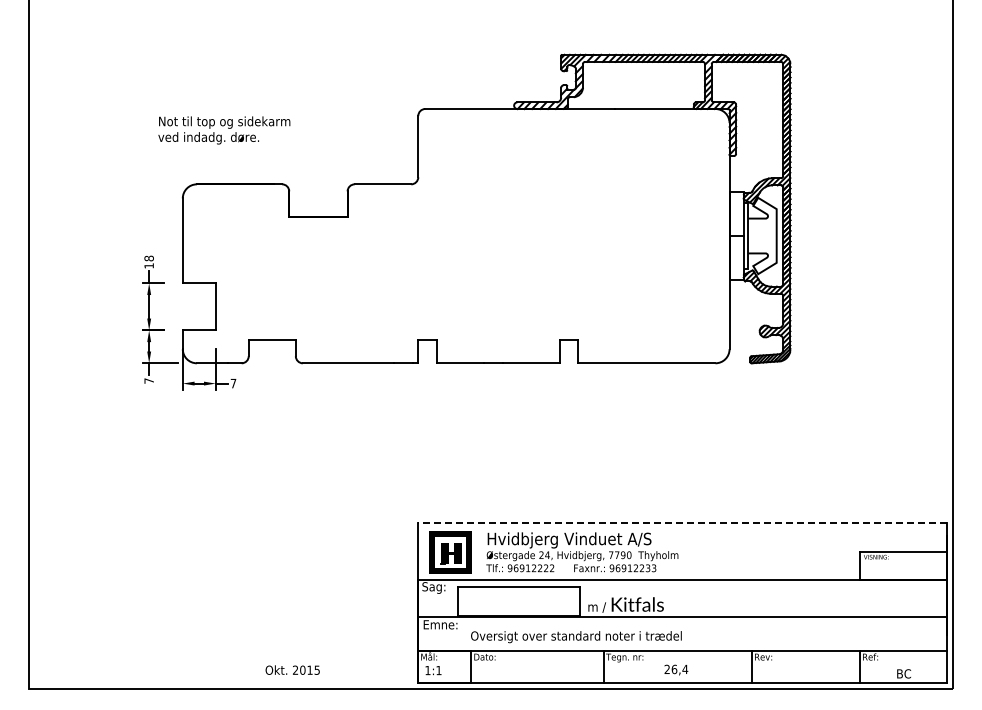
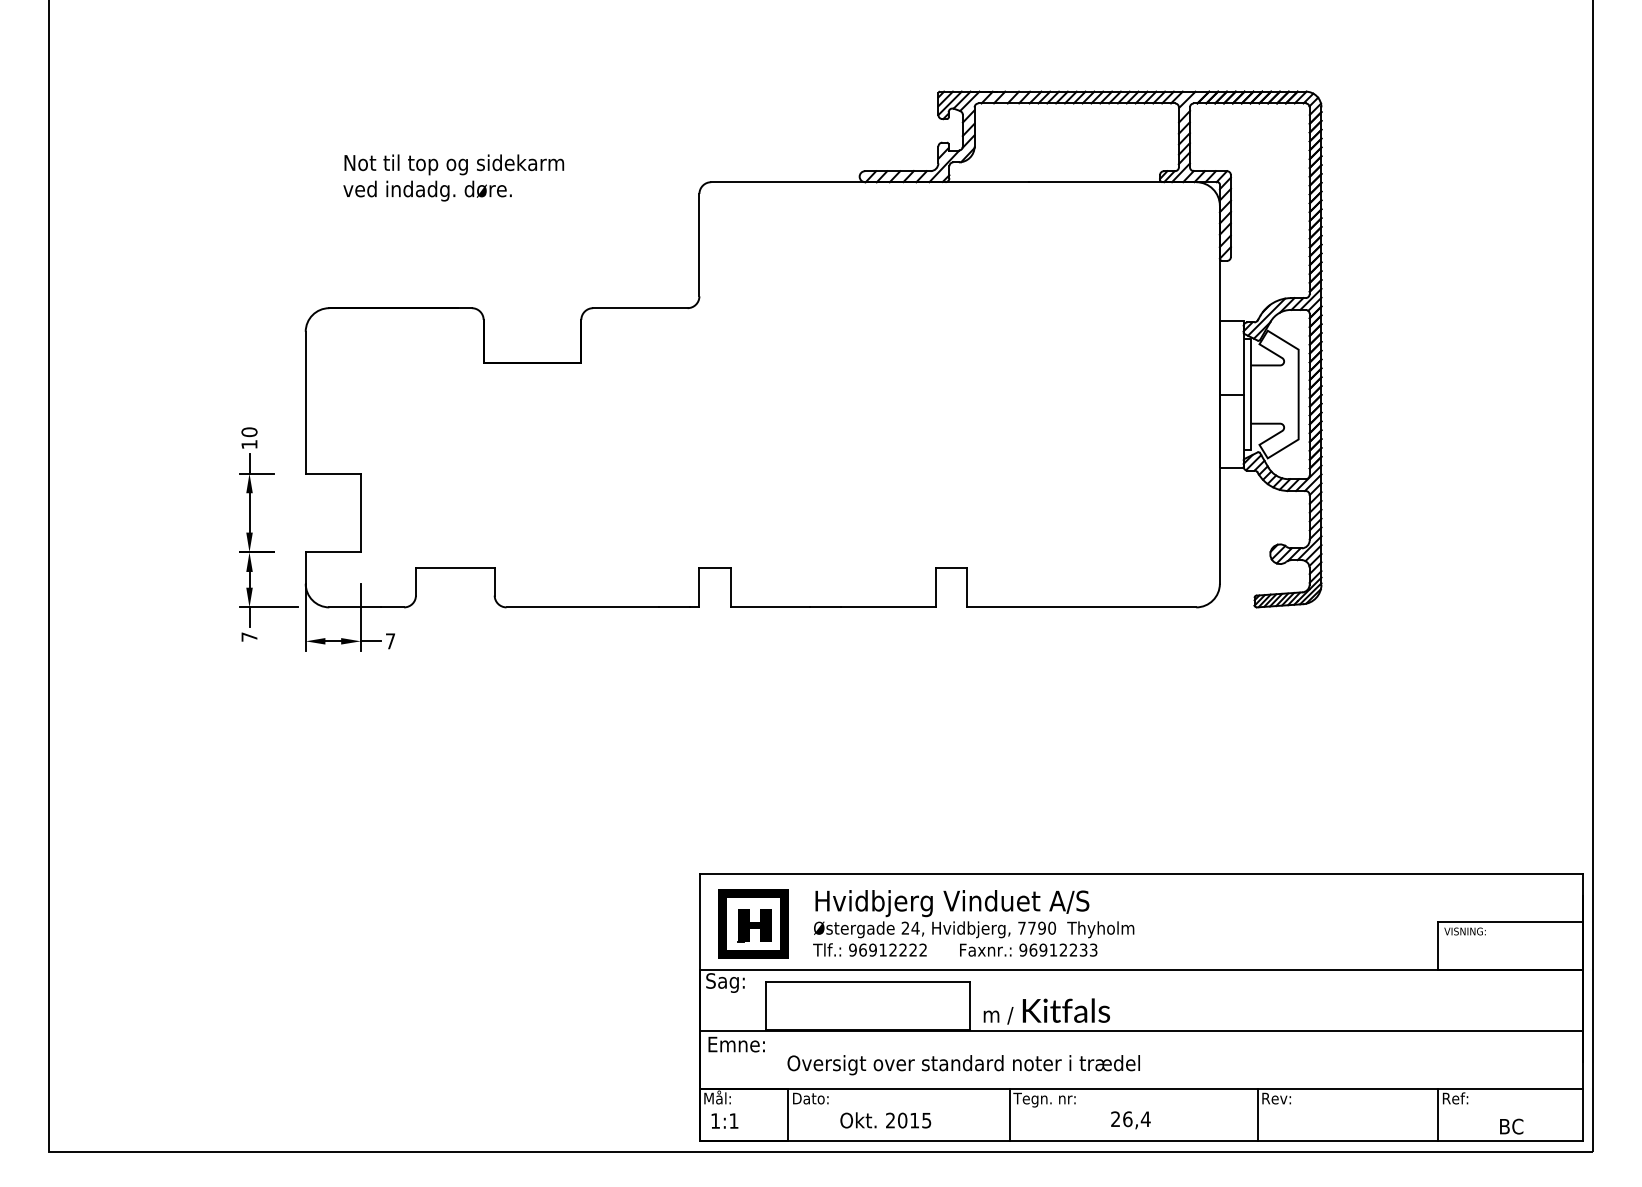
text: (224, 130) -> (454, 178), moved
text: (148, 258) -> (248, 432), 18 -> 10
line: (682, 522) -> (1141, 873), dashed -> solid
text: (292, 669) -> (885, 1119), moved

